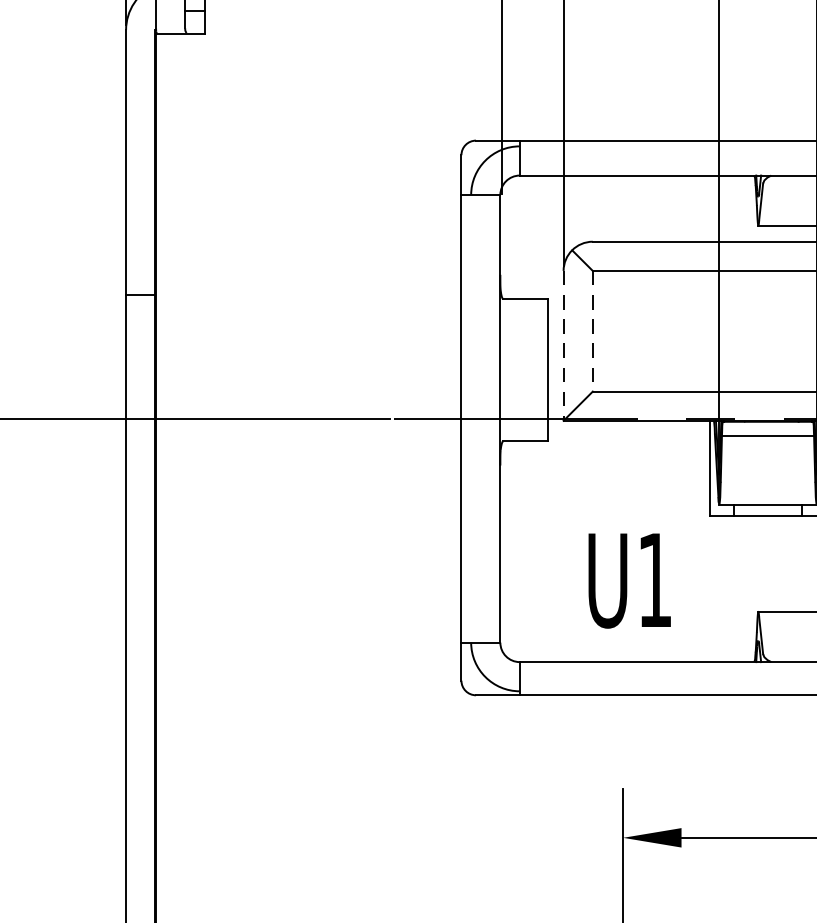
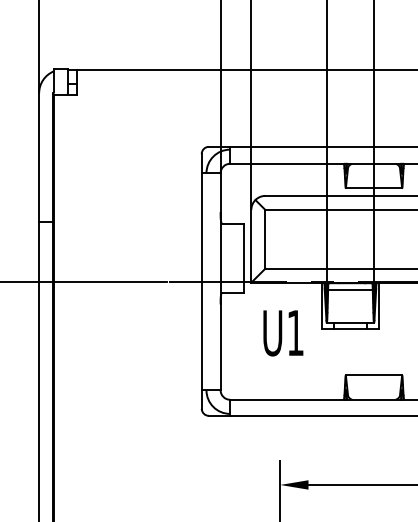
line: (592, 331) -> (265, 239), dashed -> solid
line: (563, 346) -> (251, 246), dashed -> solid
text: (629, 581) -> (283, 333), moved

